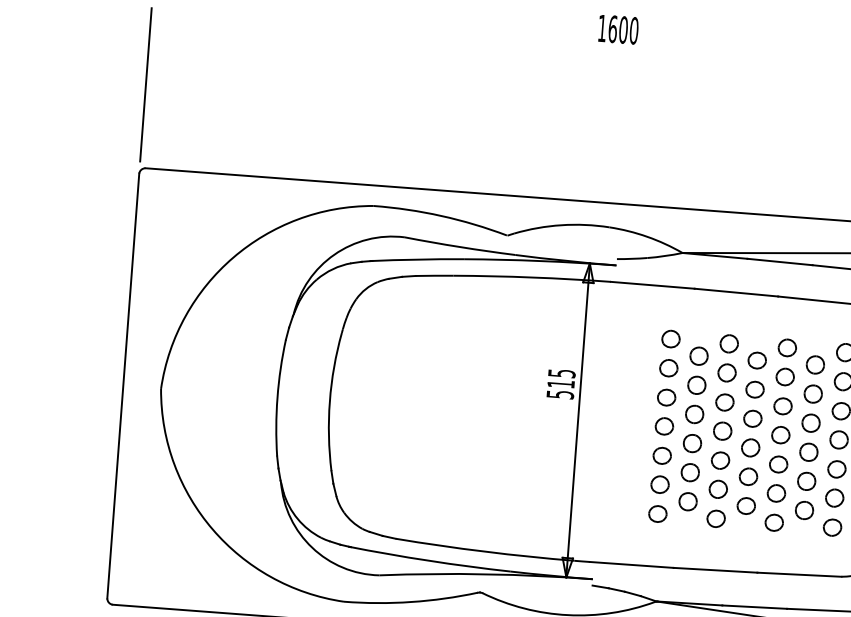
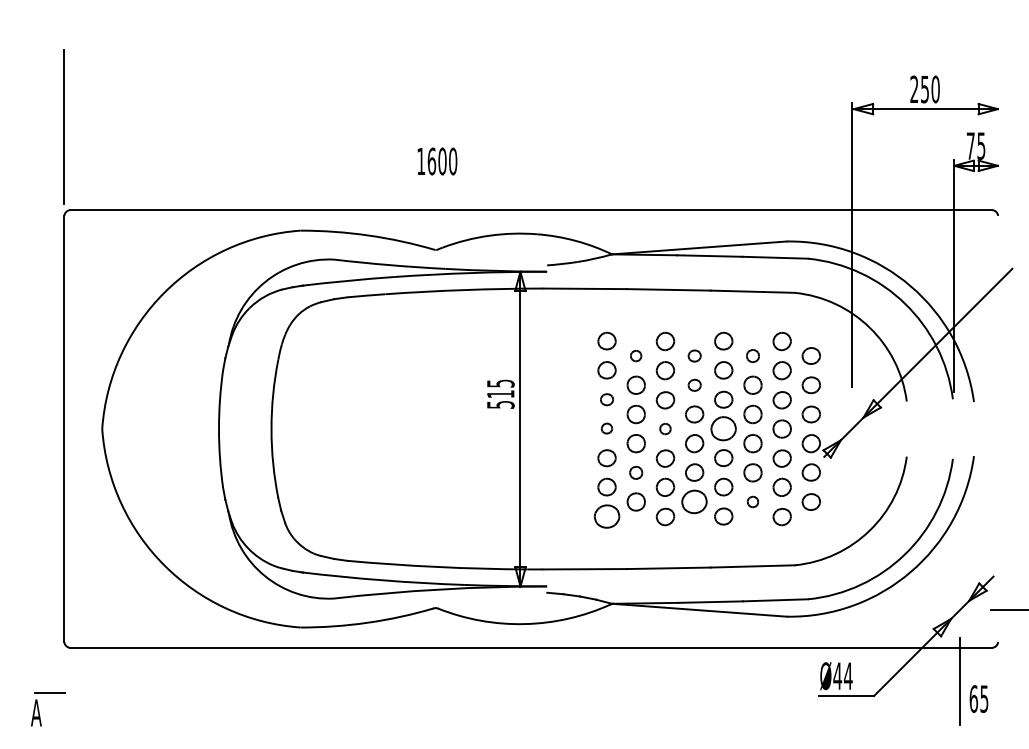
text: (618, 29) -> (437, 161), moved
part: (698, 355) -> (635, 355), size x0.6
part: (757, 360) -> (694, 355), size x0.7
part: (815, 364) -> (752, 355), size x0.7
part: (754, 389) -> (694, 385), size x0.7
part: (666, 397) -> (606, 399), size x0.7
part: (663, 426) -> (606, 428), size x0.6
part: (722, 430) -> (665, 428), size x0.6
part: (780, 434) -> (723, 428), size x1.4
part: (689, 472) -> (635, 472), size x0.7
part: (746, 505) -> (694, 501), size x1.4
part: (804, 509) -> (752, 501), size x0.6
part: (657, 513) -> (606, 516), size x1.4

